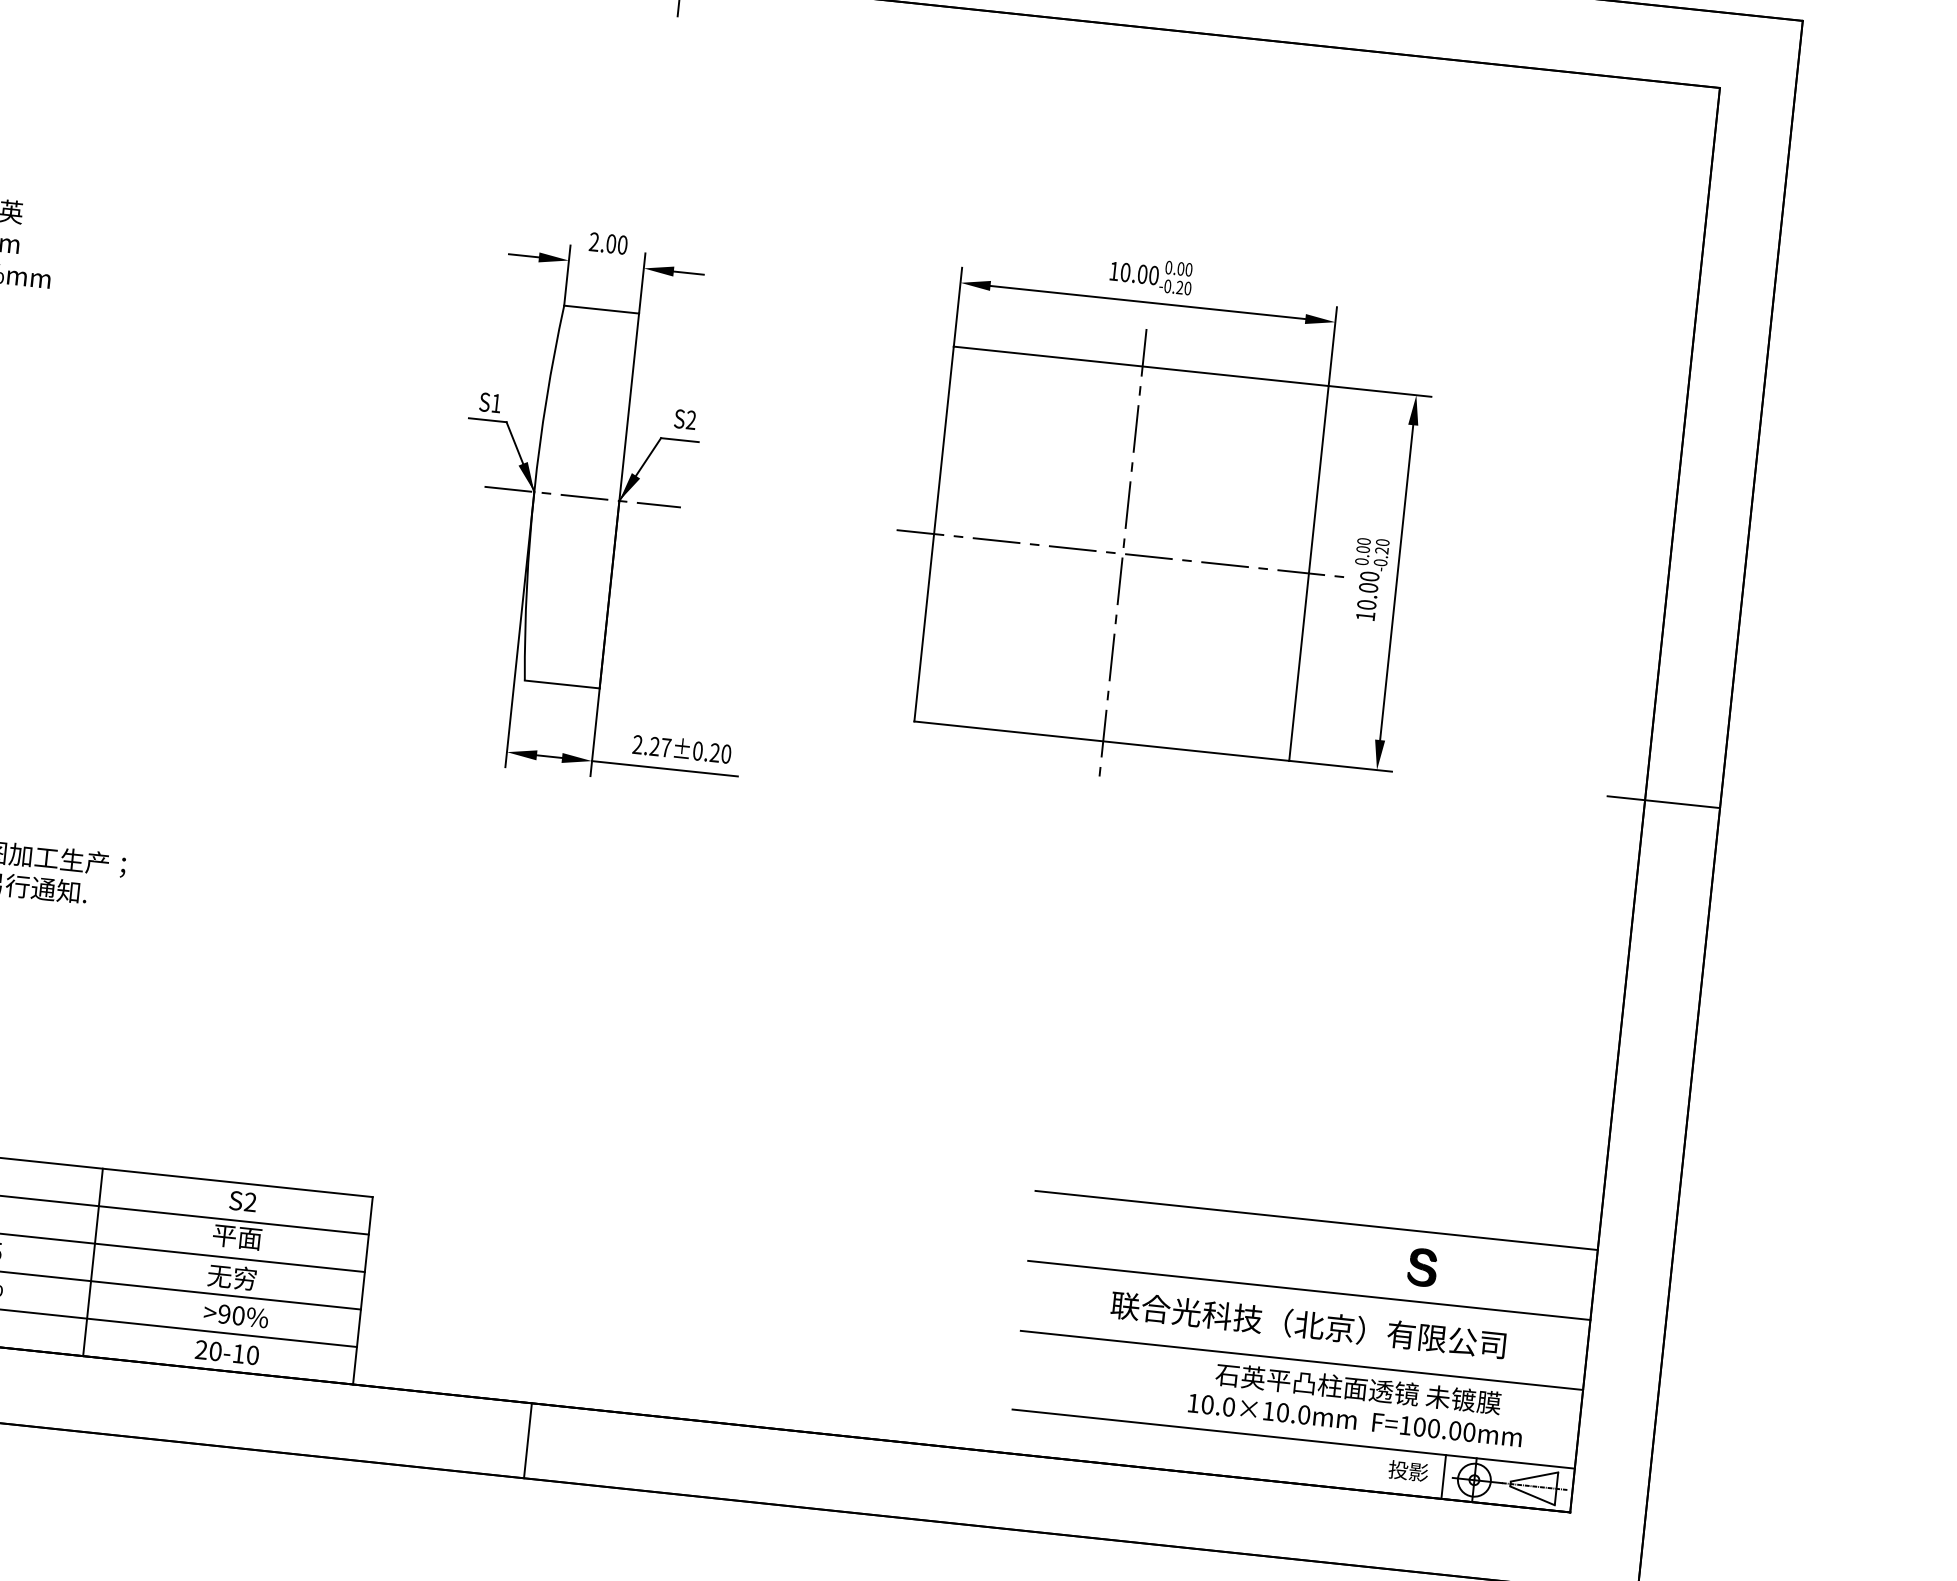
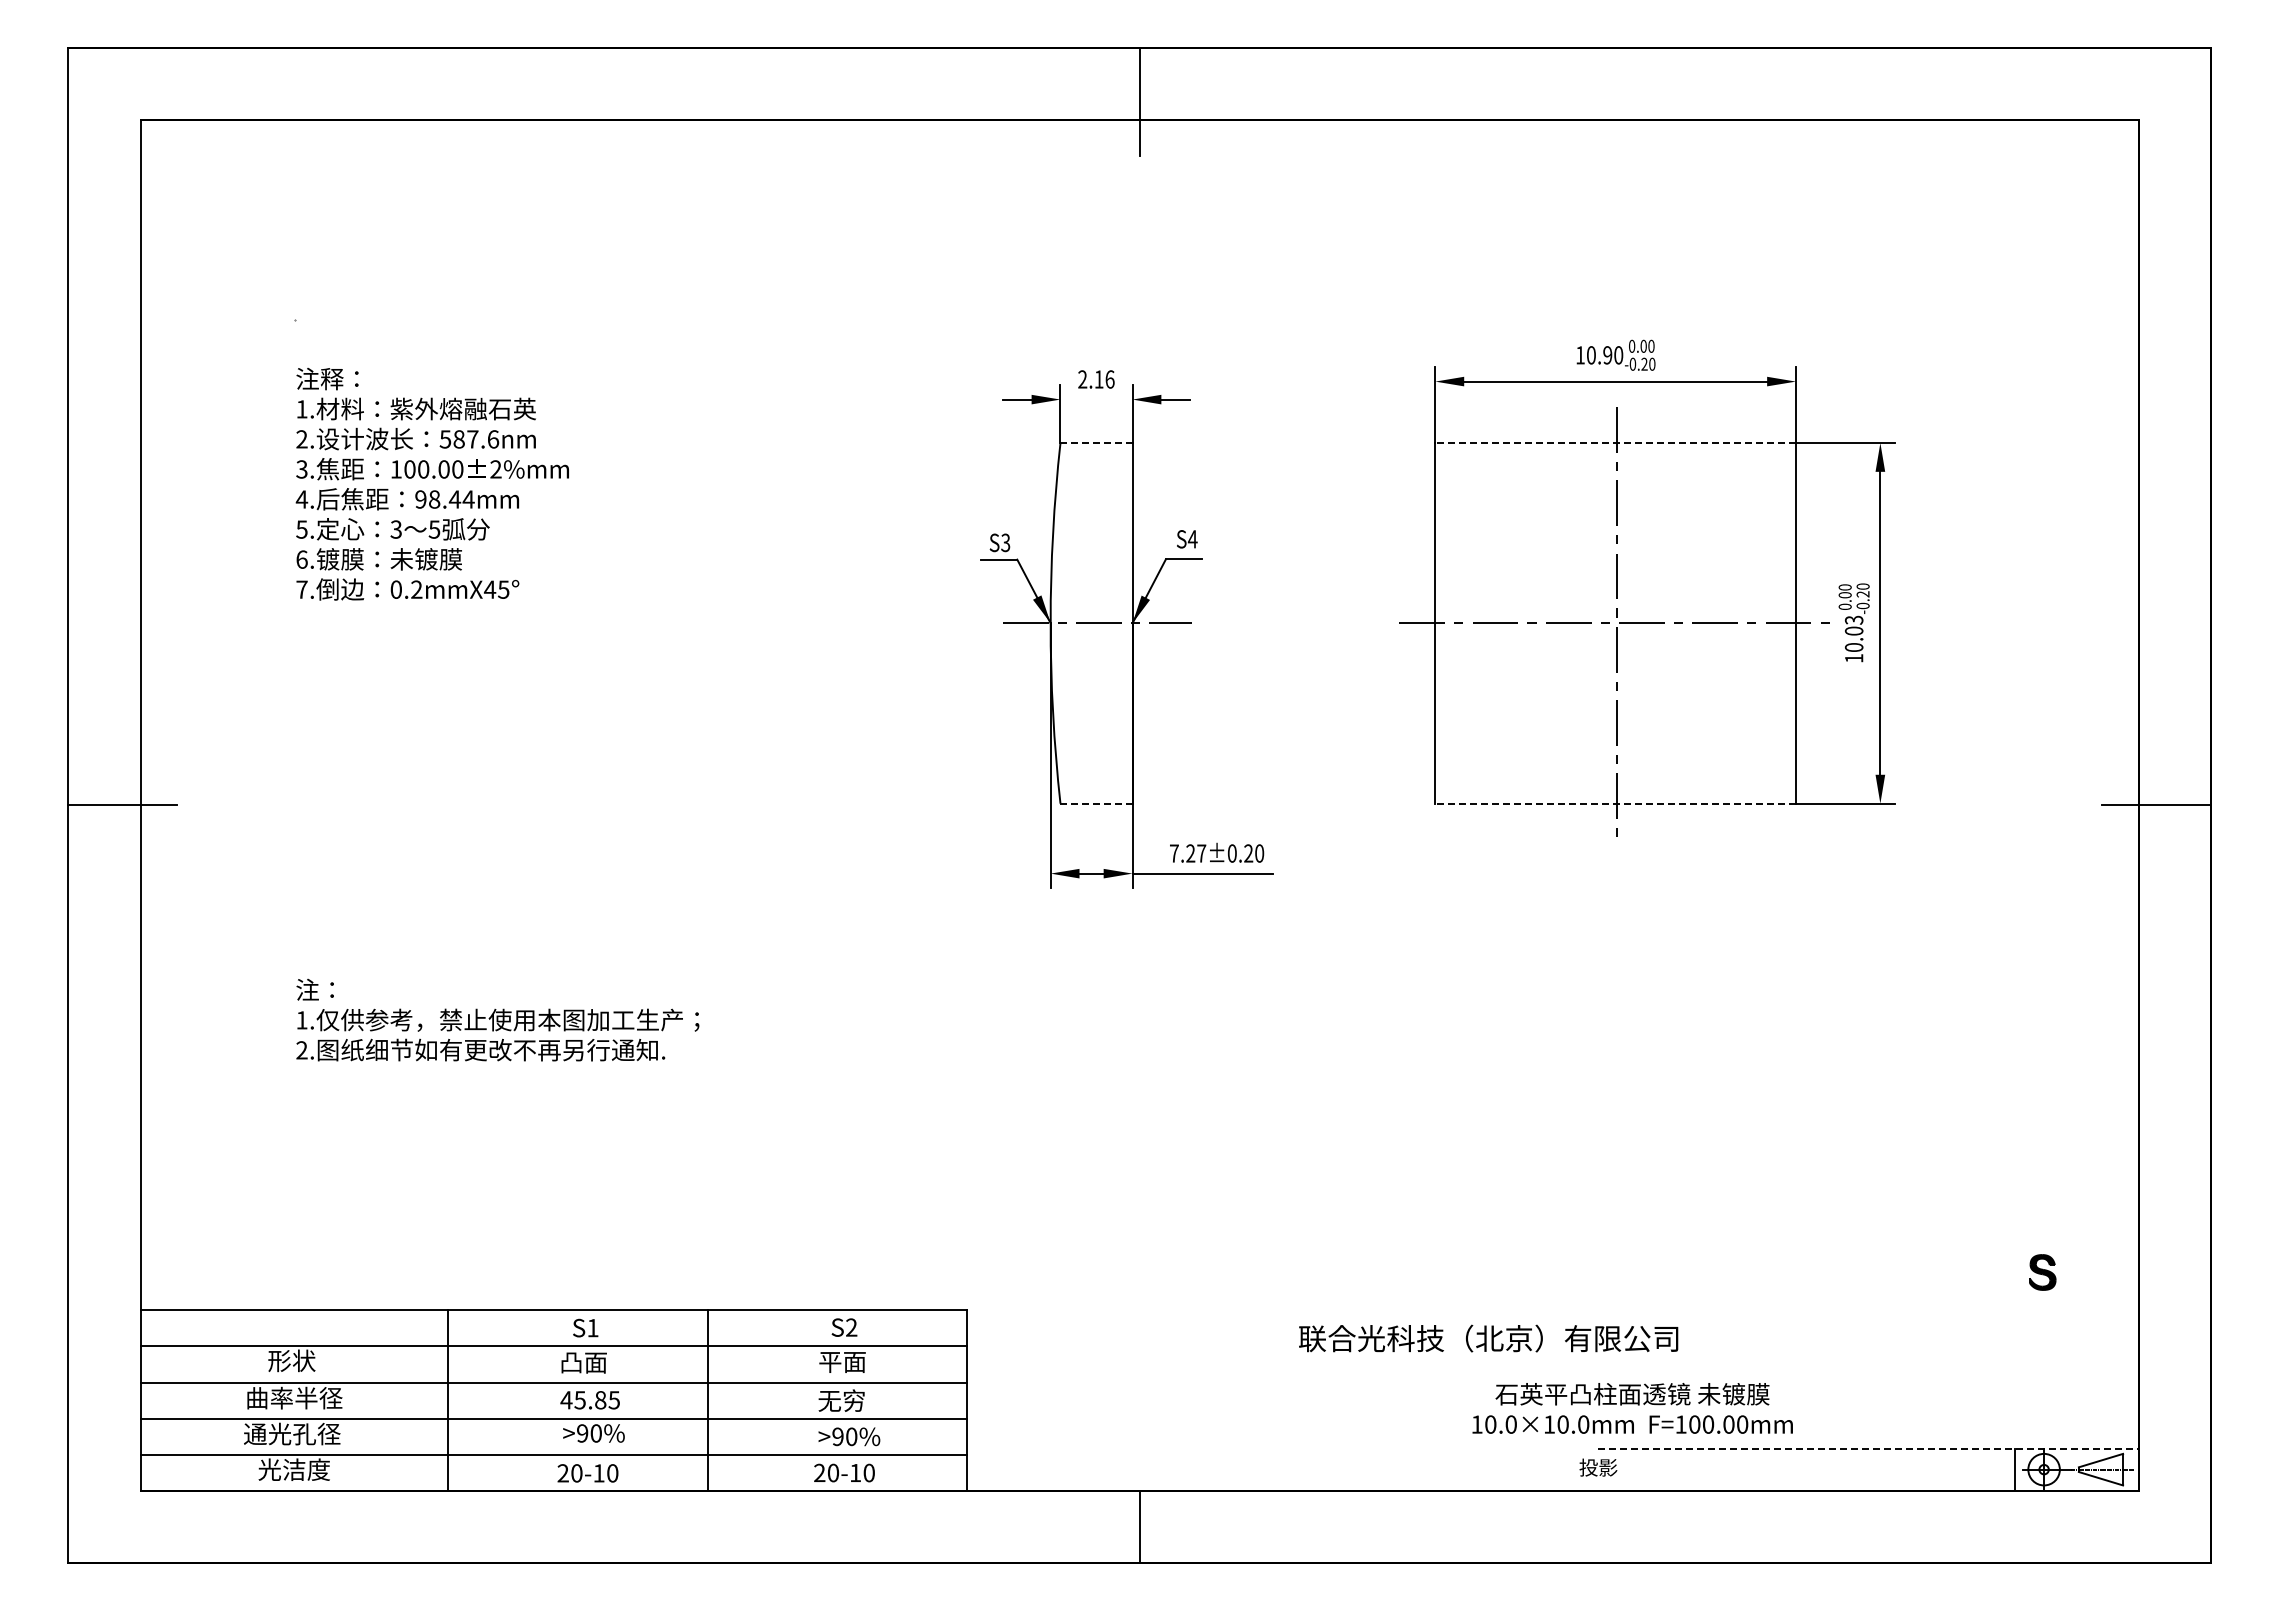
text: (616, 244) -> (1104, 379), 2.00 -> 2.16
text: (1142, 274) -> (1607, 355), 10.00 -> 10.90
line: (601, 310) -> (1096, 443), solid -> dashed
line: (1141, 366) -> (1615, 443), solid -> dashed
text: (496, 403) -> (1005, 542), S1 -> S3
text: (690, 420) -> (1192, 539), S2 -> S4
text: (1370, 575) -> (1854, 619), 10.00 -> 10.03
line: (562, 684) -> (1096, 803), solid -> dashed
line: (1101, 740) -> (1615, 803), solid -> dashed
text: (636, 744) -> (1173, 853), 2.27±0.20 -> 7.27±0.20
line: (1316, 1220) -> (1867, 1238), removed
part: (1422, 1267) -> (2042, 1272), moved
line: (1308, 1290) -> (1867, 1305), removed
text: (1308, 1324) -> (1488, 1338), moved
line: (1301, 1359) -> (1867, 1372), removed
text: (1356, 1403) -> (1632, 1408), moved
line: (1294, 1439) -> (1868, 1448), solid -> dashed
text: (1408, 1471) -> (1598, 1467), moved

